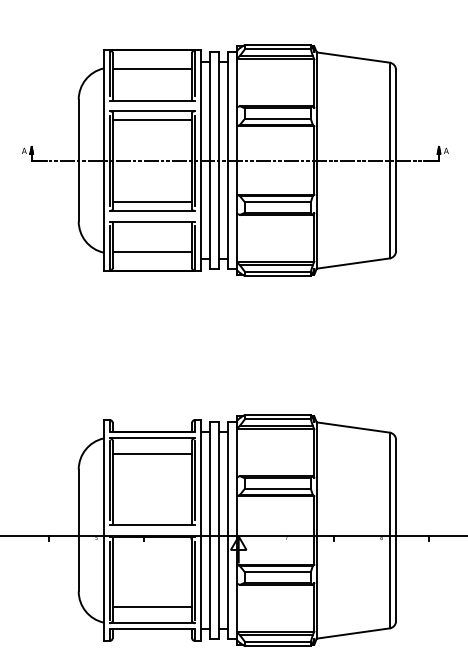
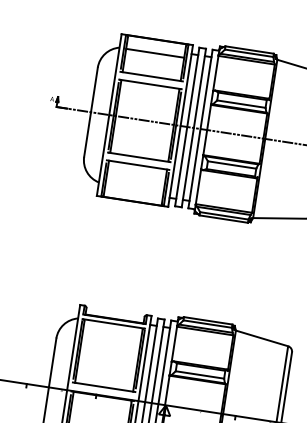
line: (152, 120) -> (149, 91), removed
line: (152, 201) -> (140, 150), removed
line: (152, 252) -> (134, 187), removed
line: (152, 454) -> (112, 335), removed

